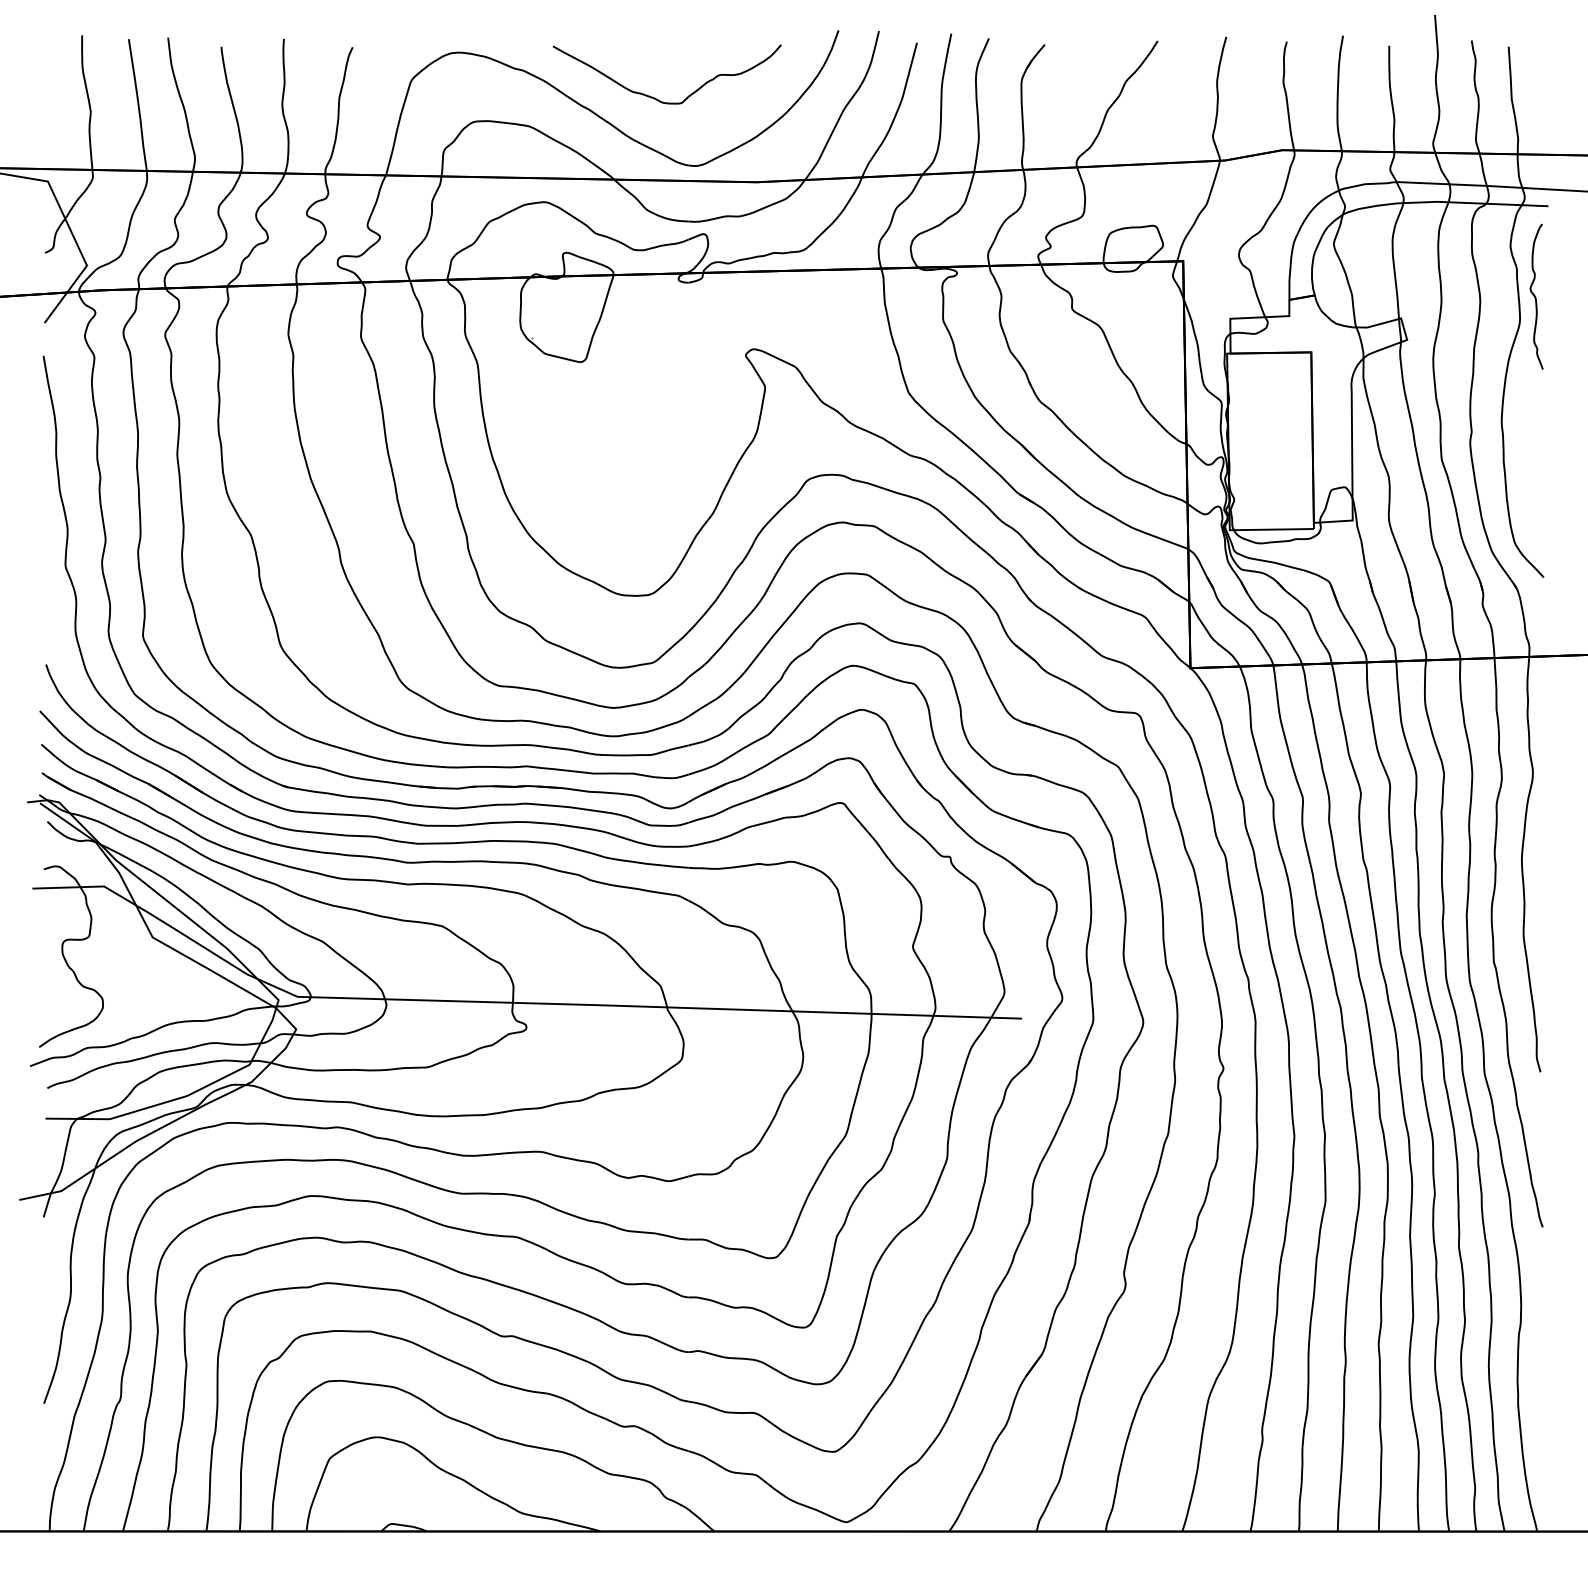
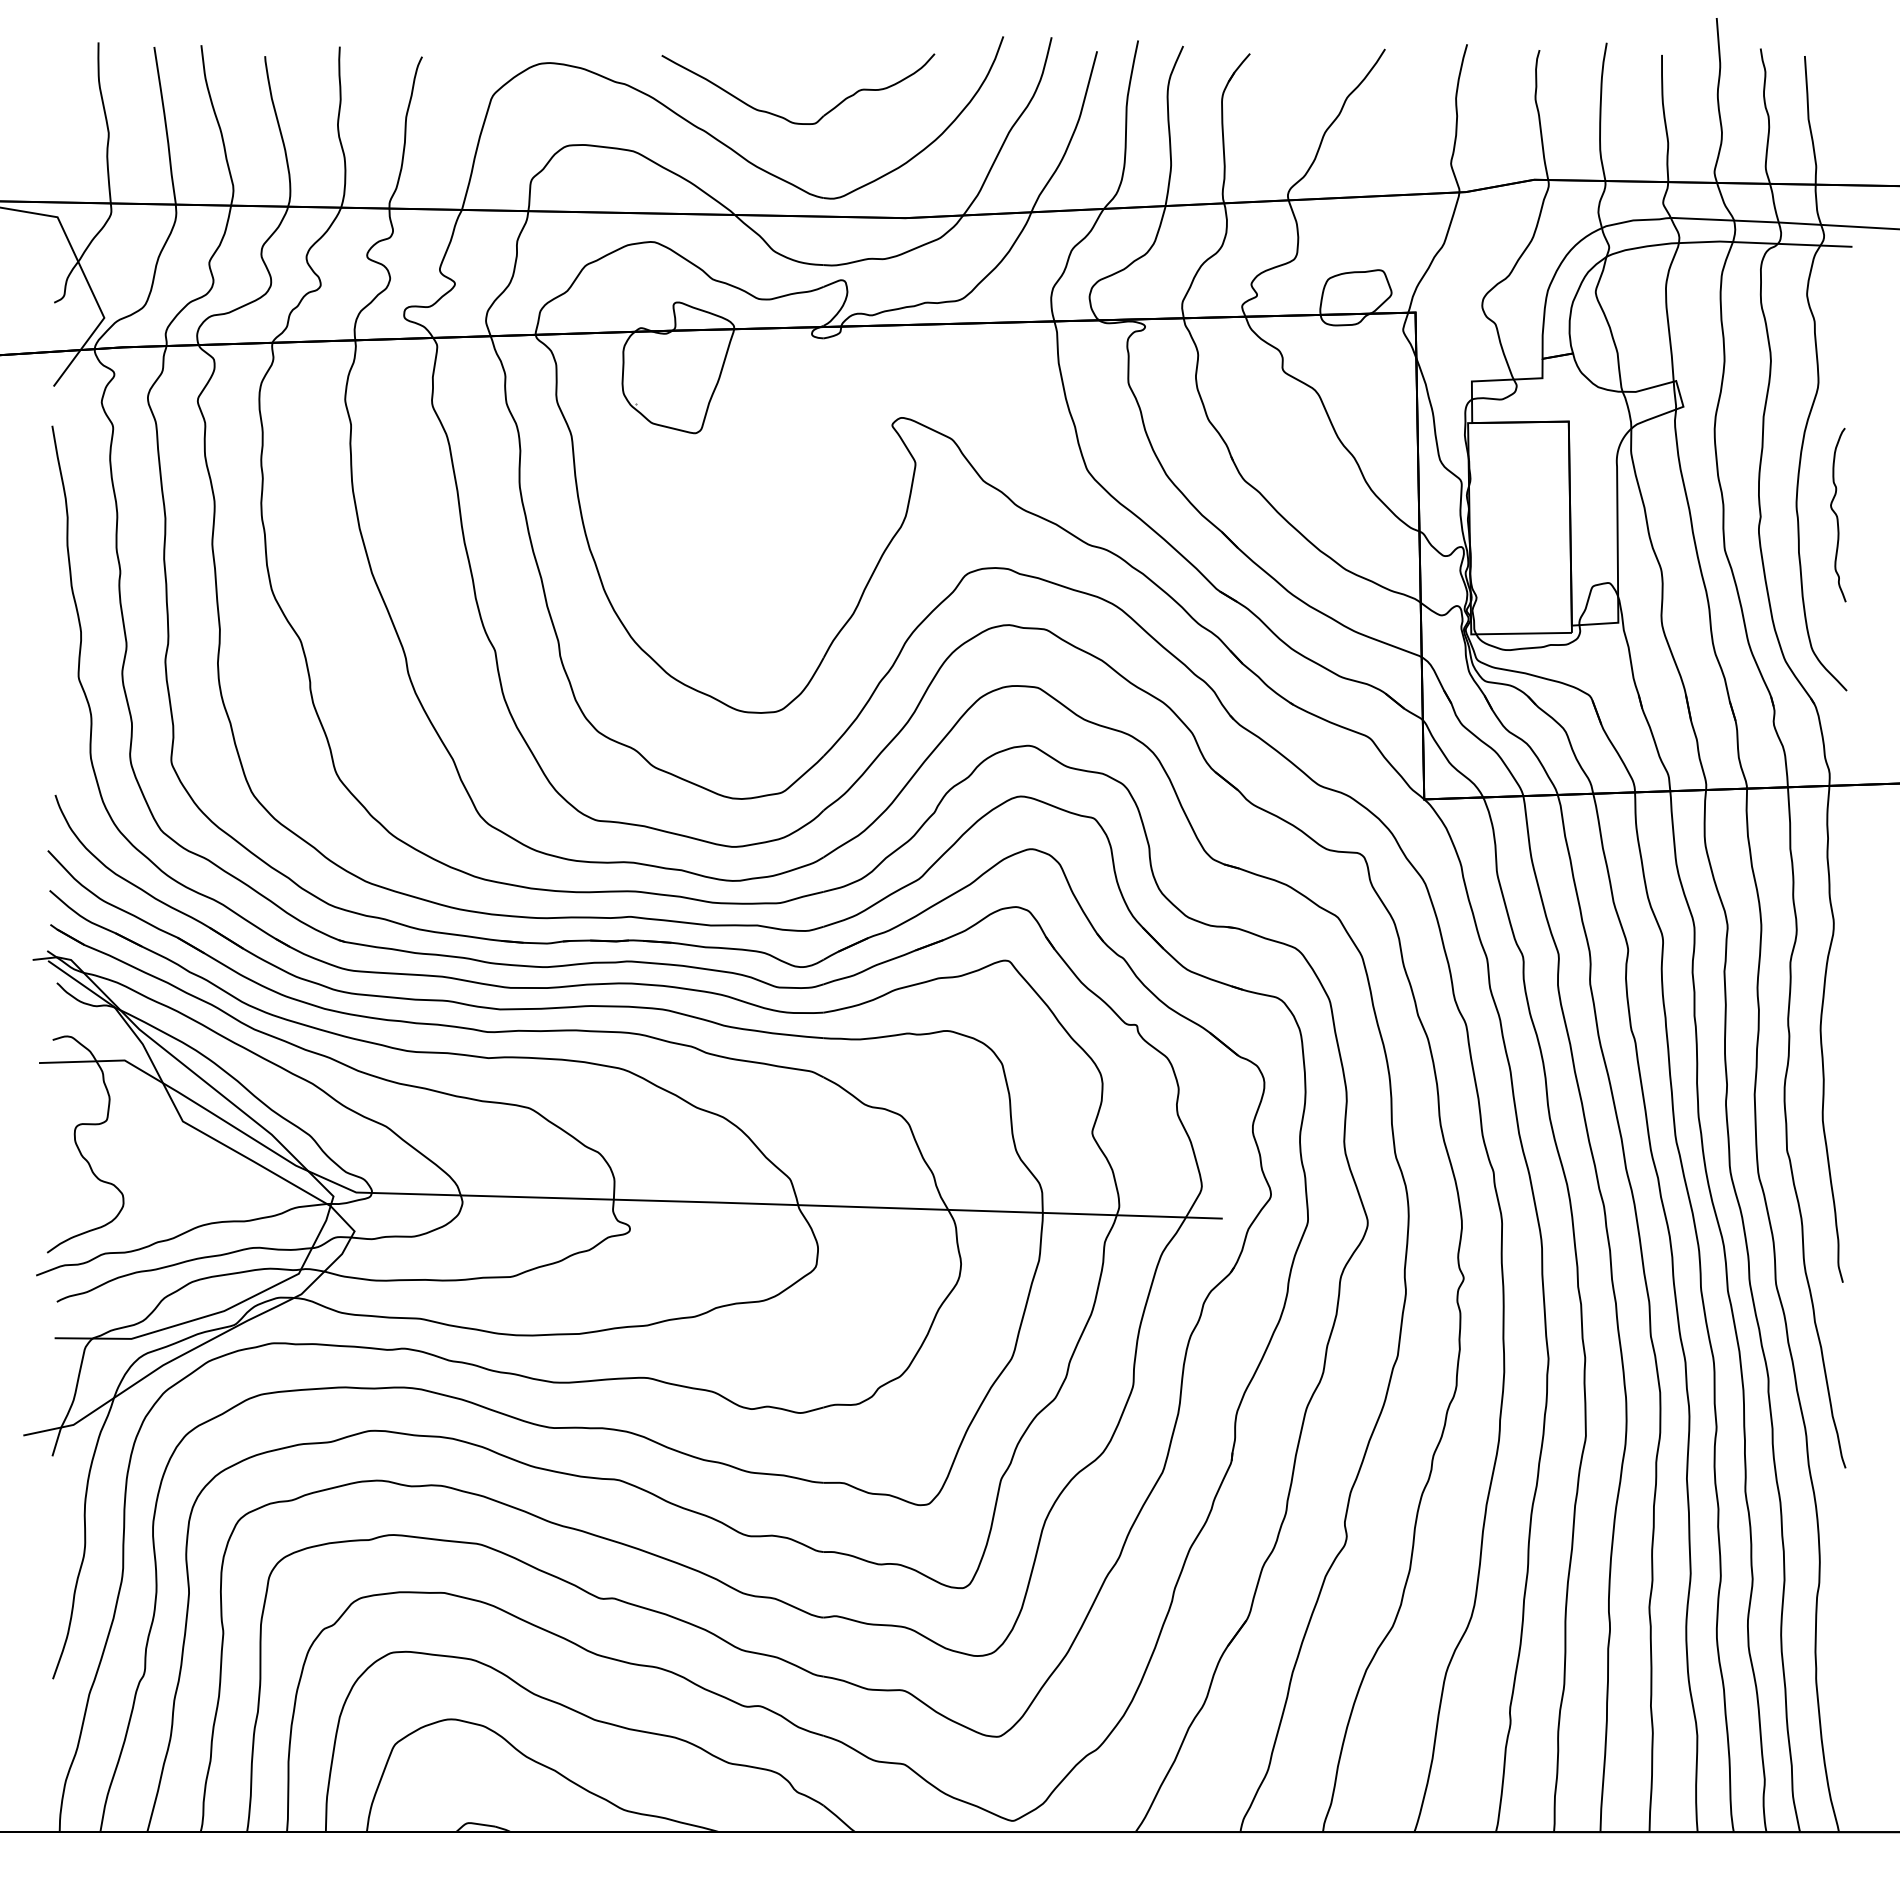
curve: (1535, 297) -> (1837, 515), moved

